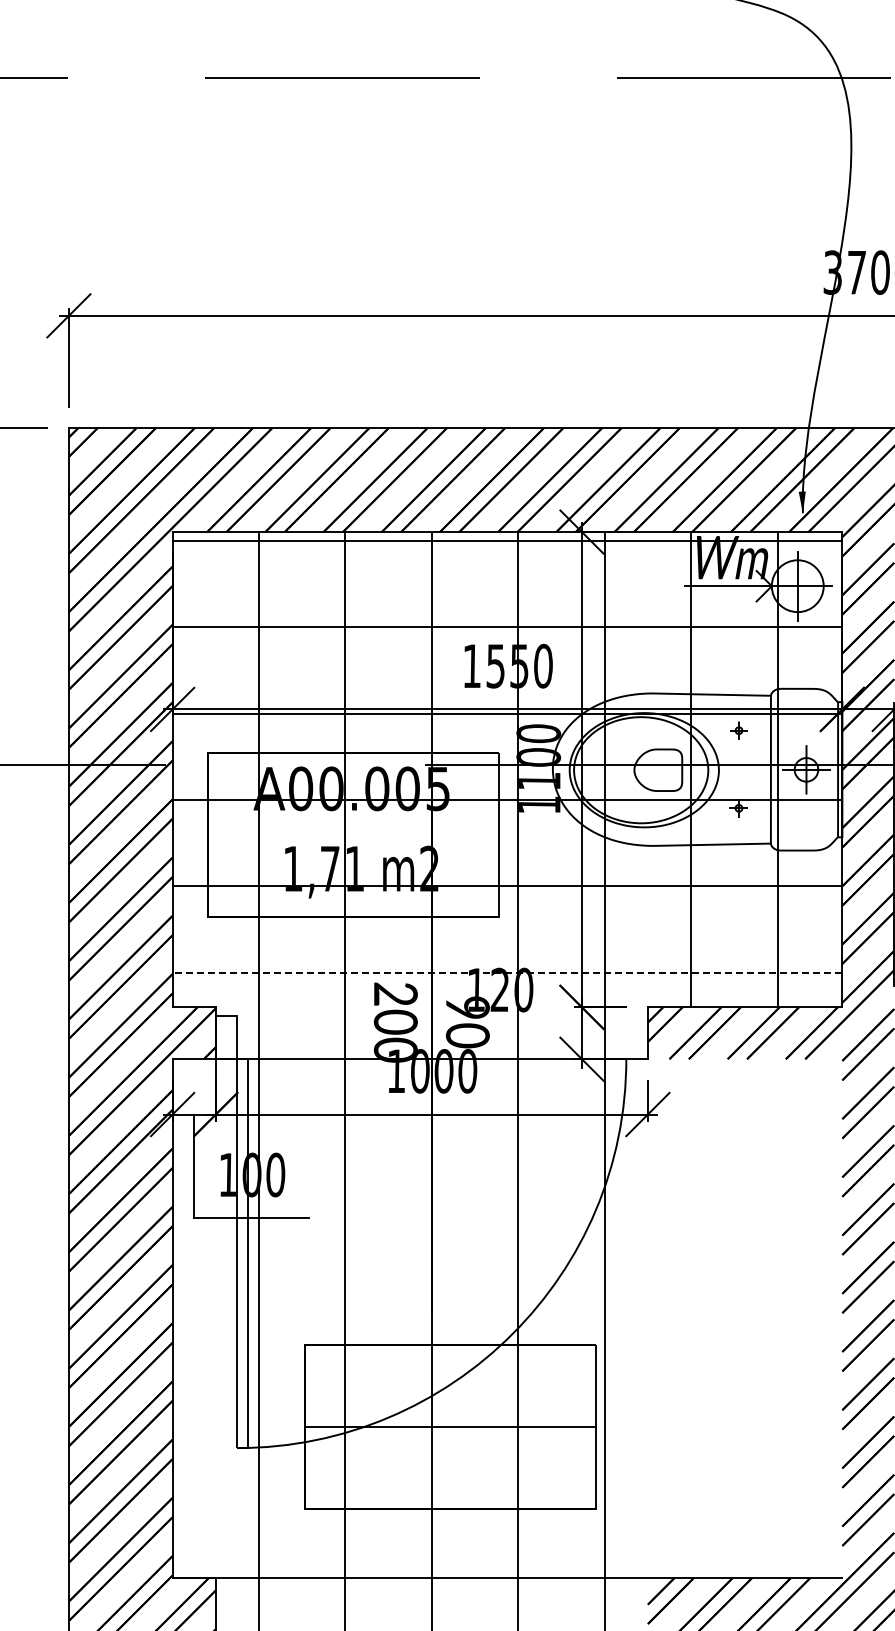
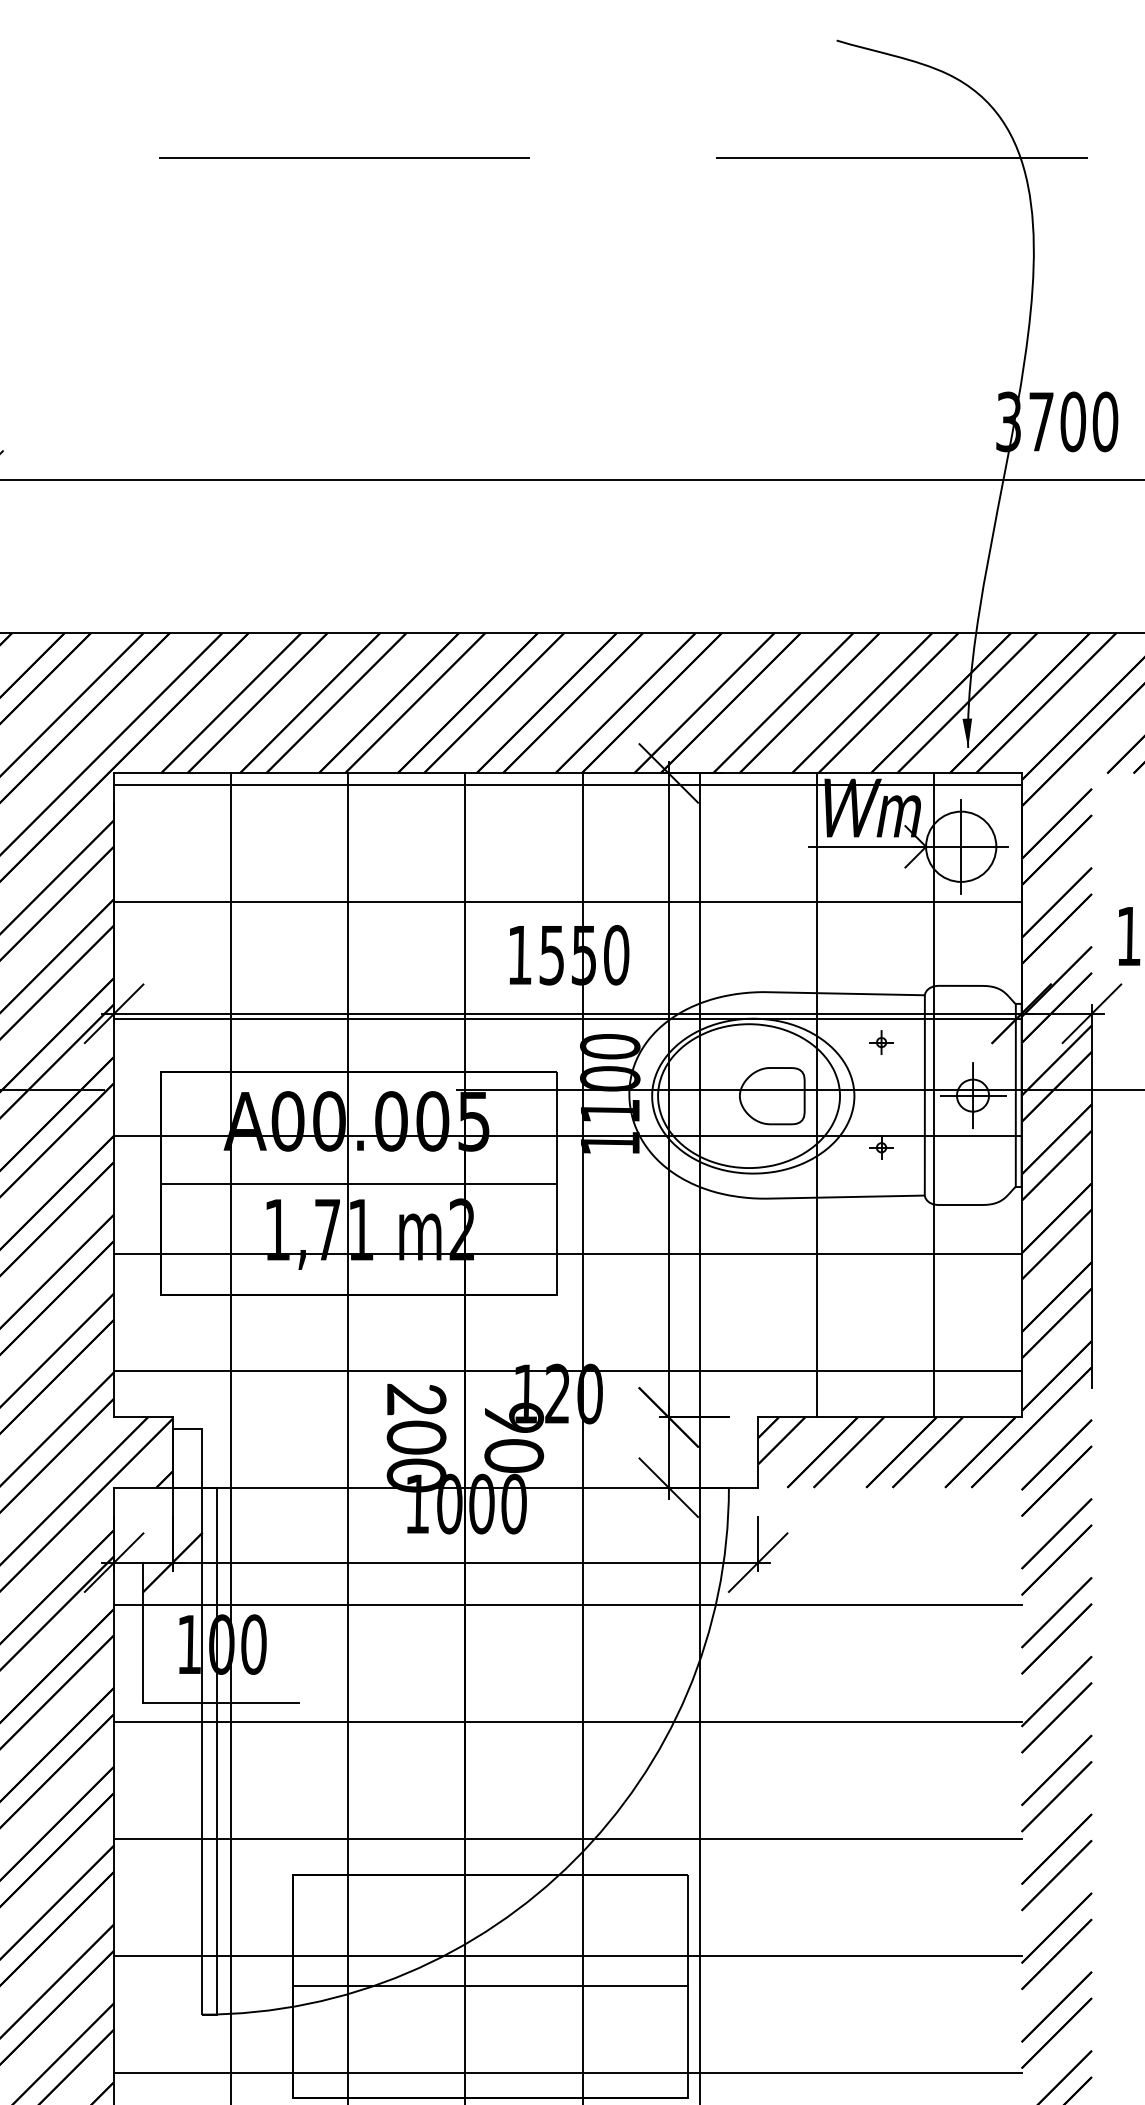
line: (353, 834) -> (359, 1183), added
line: (507, 972) -> (567, 1370), dashed -> solid
line: (507, 1145) -> (567, 1604), added
line: (507, 1232) -> (567, 1722), added
line: (507, 1318) -> (567, 1839), added
line: (507, 1404) -> (567, 1955), added
line: (507, 1491) -> (567, 2073), added

